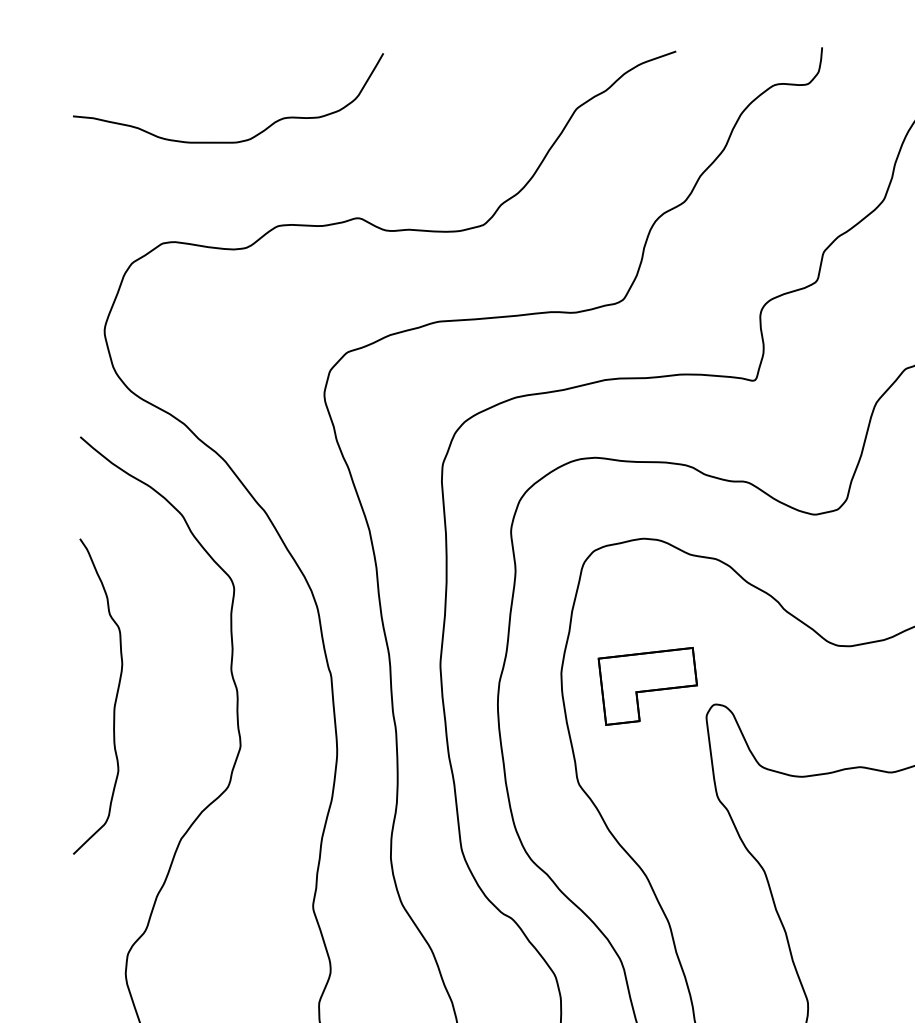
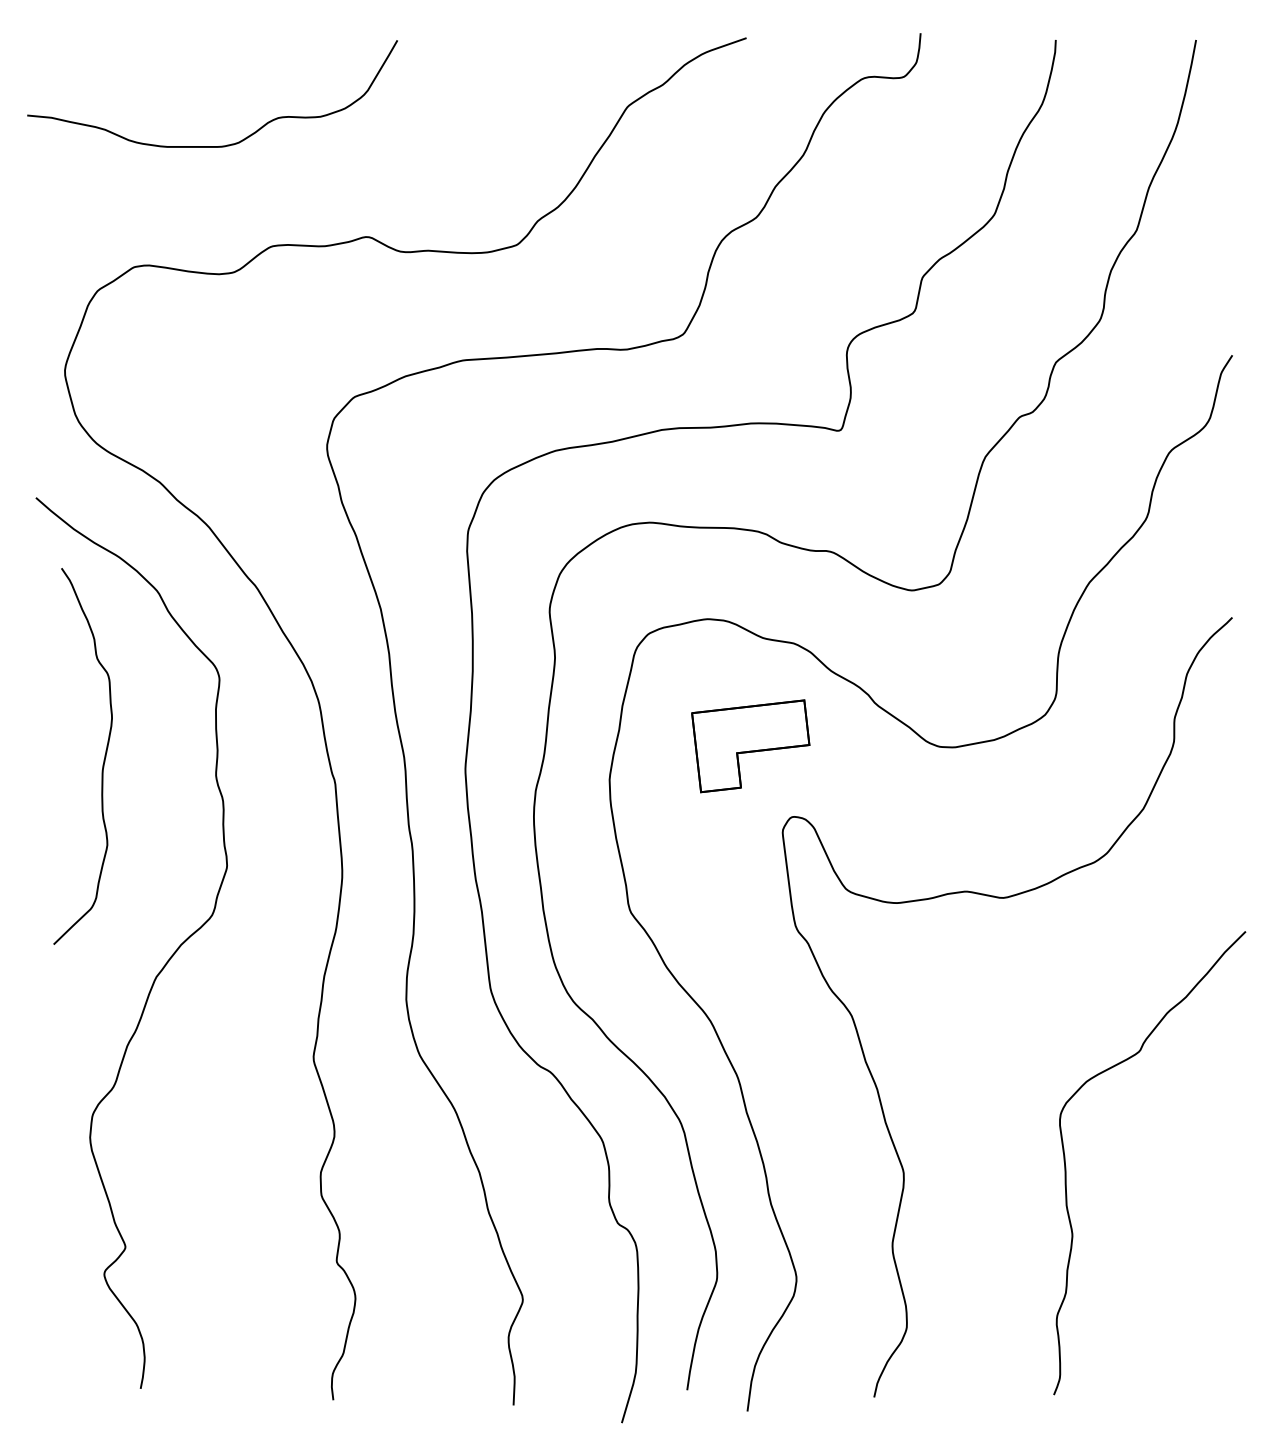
part: (647, 686) -> (750, 746), moved
curve: (115, 699) -> (103, 759), moved

